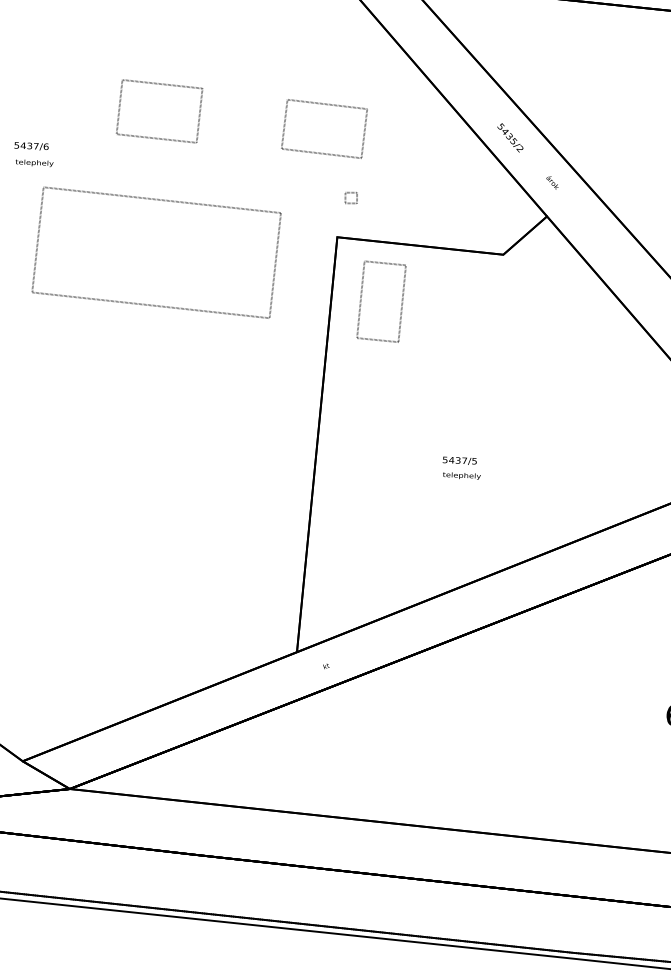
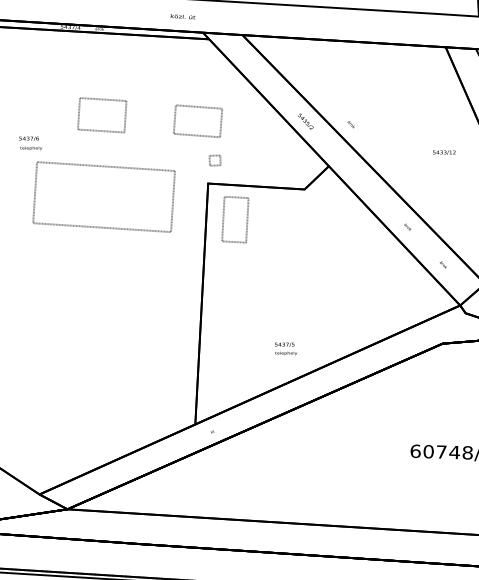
text: (551, 182) -> (350, 124), moved
part: (351, 197) -> (215, 160), size x1.6
text: (461, 467) -> (285, 348), moved

